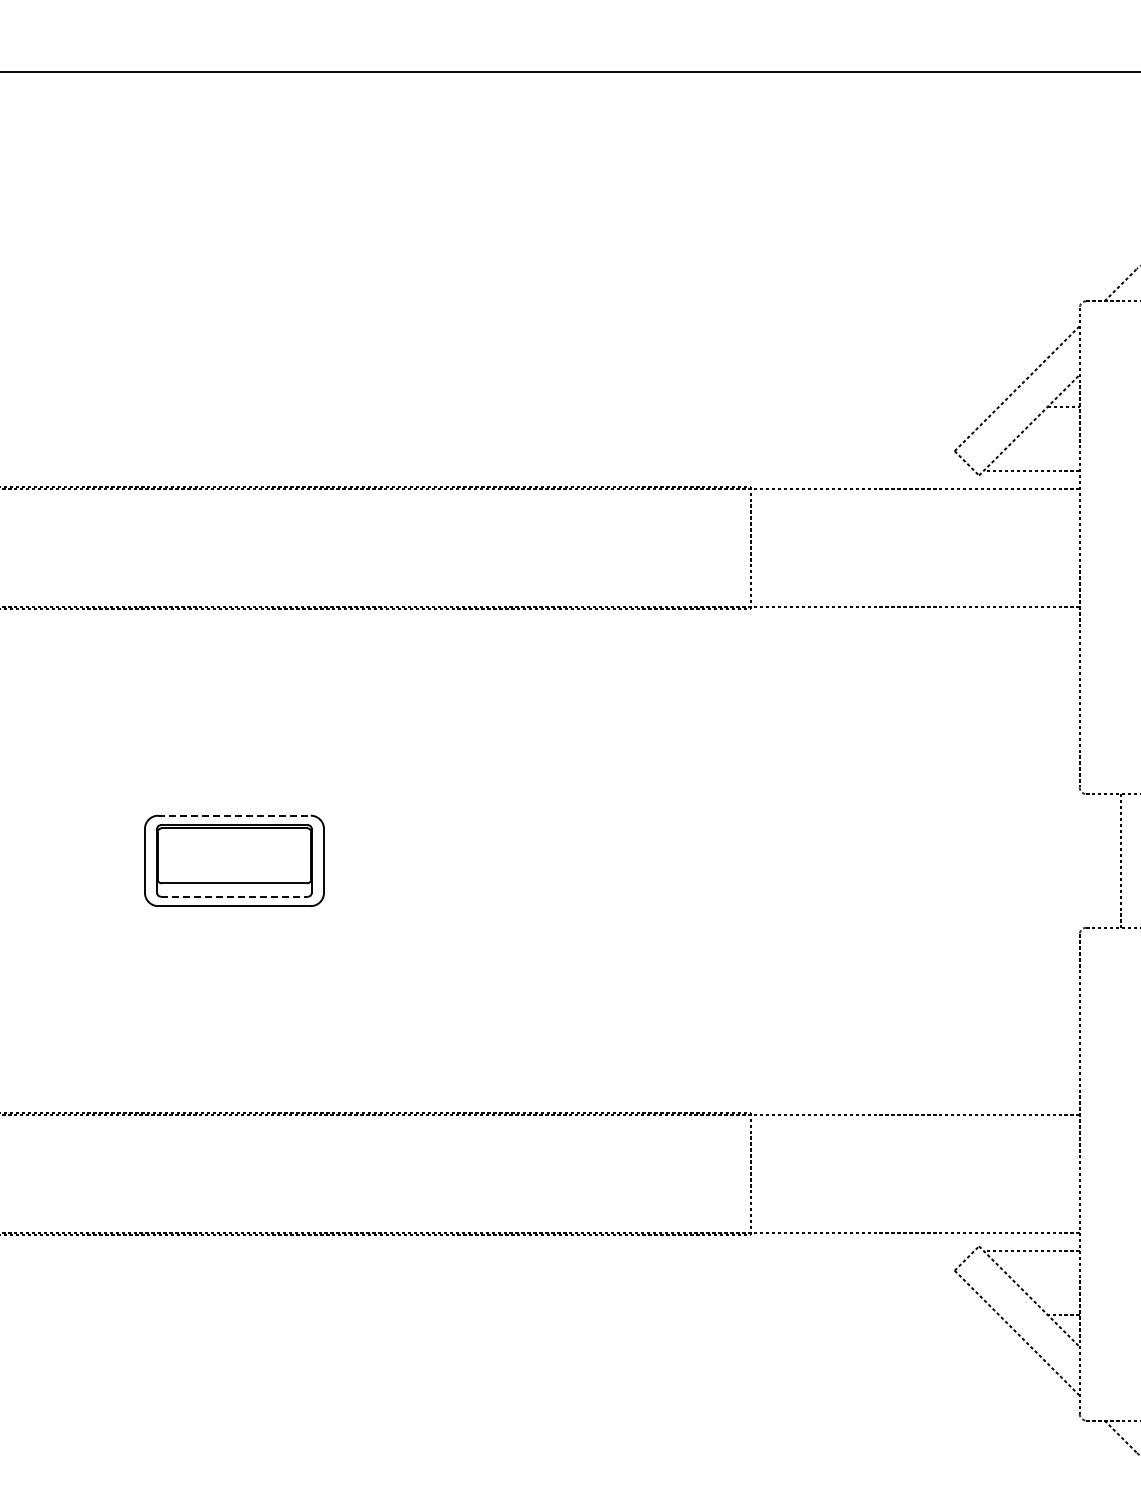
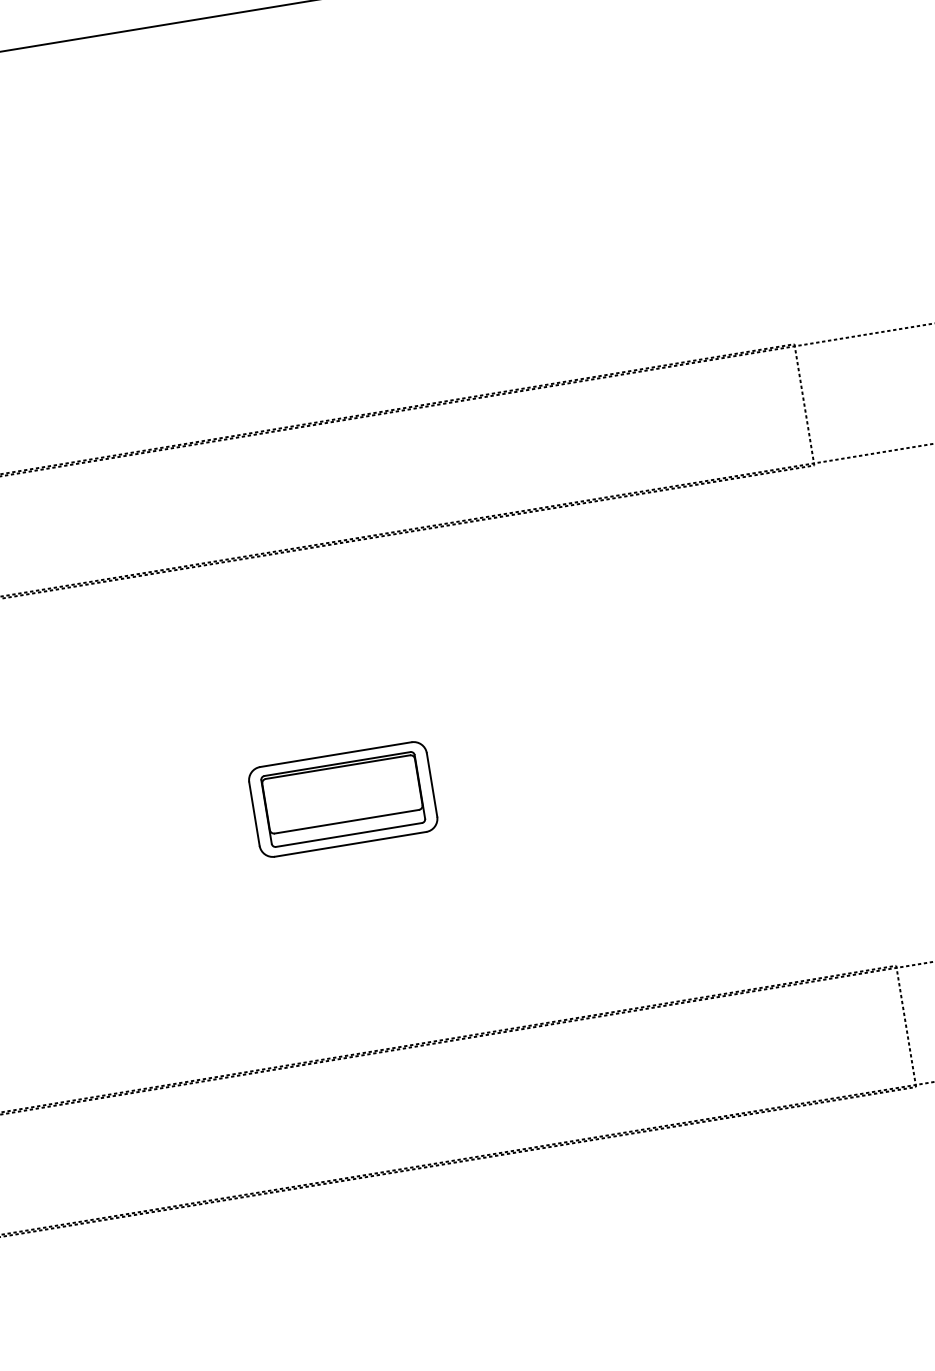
line: (234, 815) -> (335, 754), dashed -> solid
line: (234, 896) -> (349, 834), dashed -> solid

